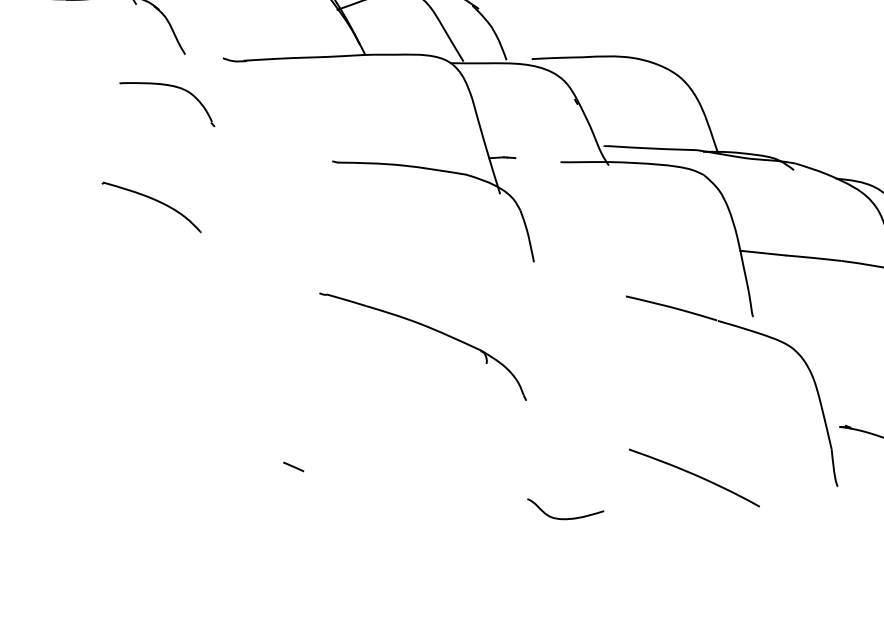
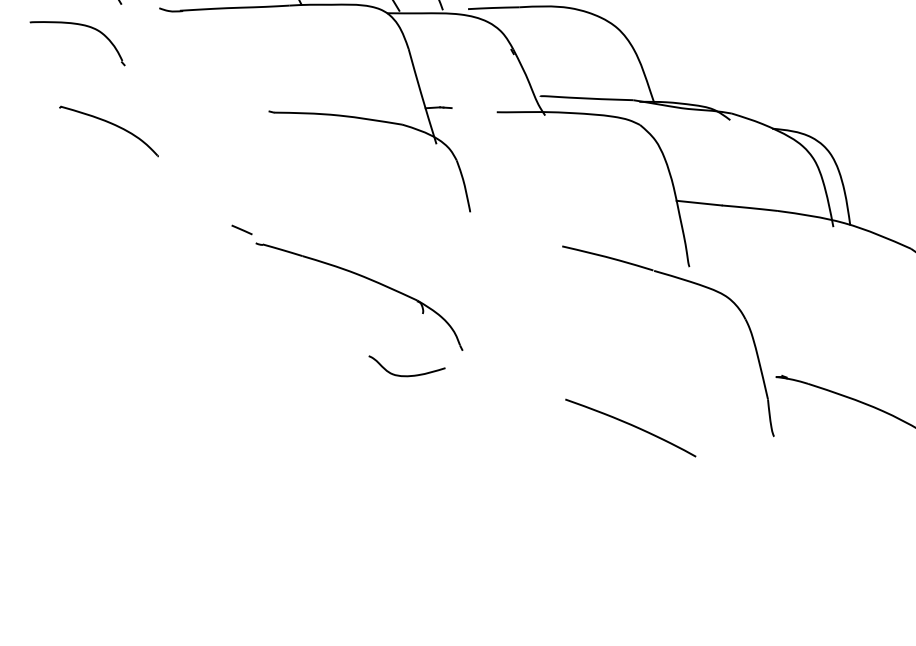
part: (168, 86) -> (78, 25), moved
part: (154, 200) -> (111, 124), moved
line: (293, 466) -> (241, 229), moved
curve: (565, 518) -> (406, 375), moved

